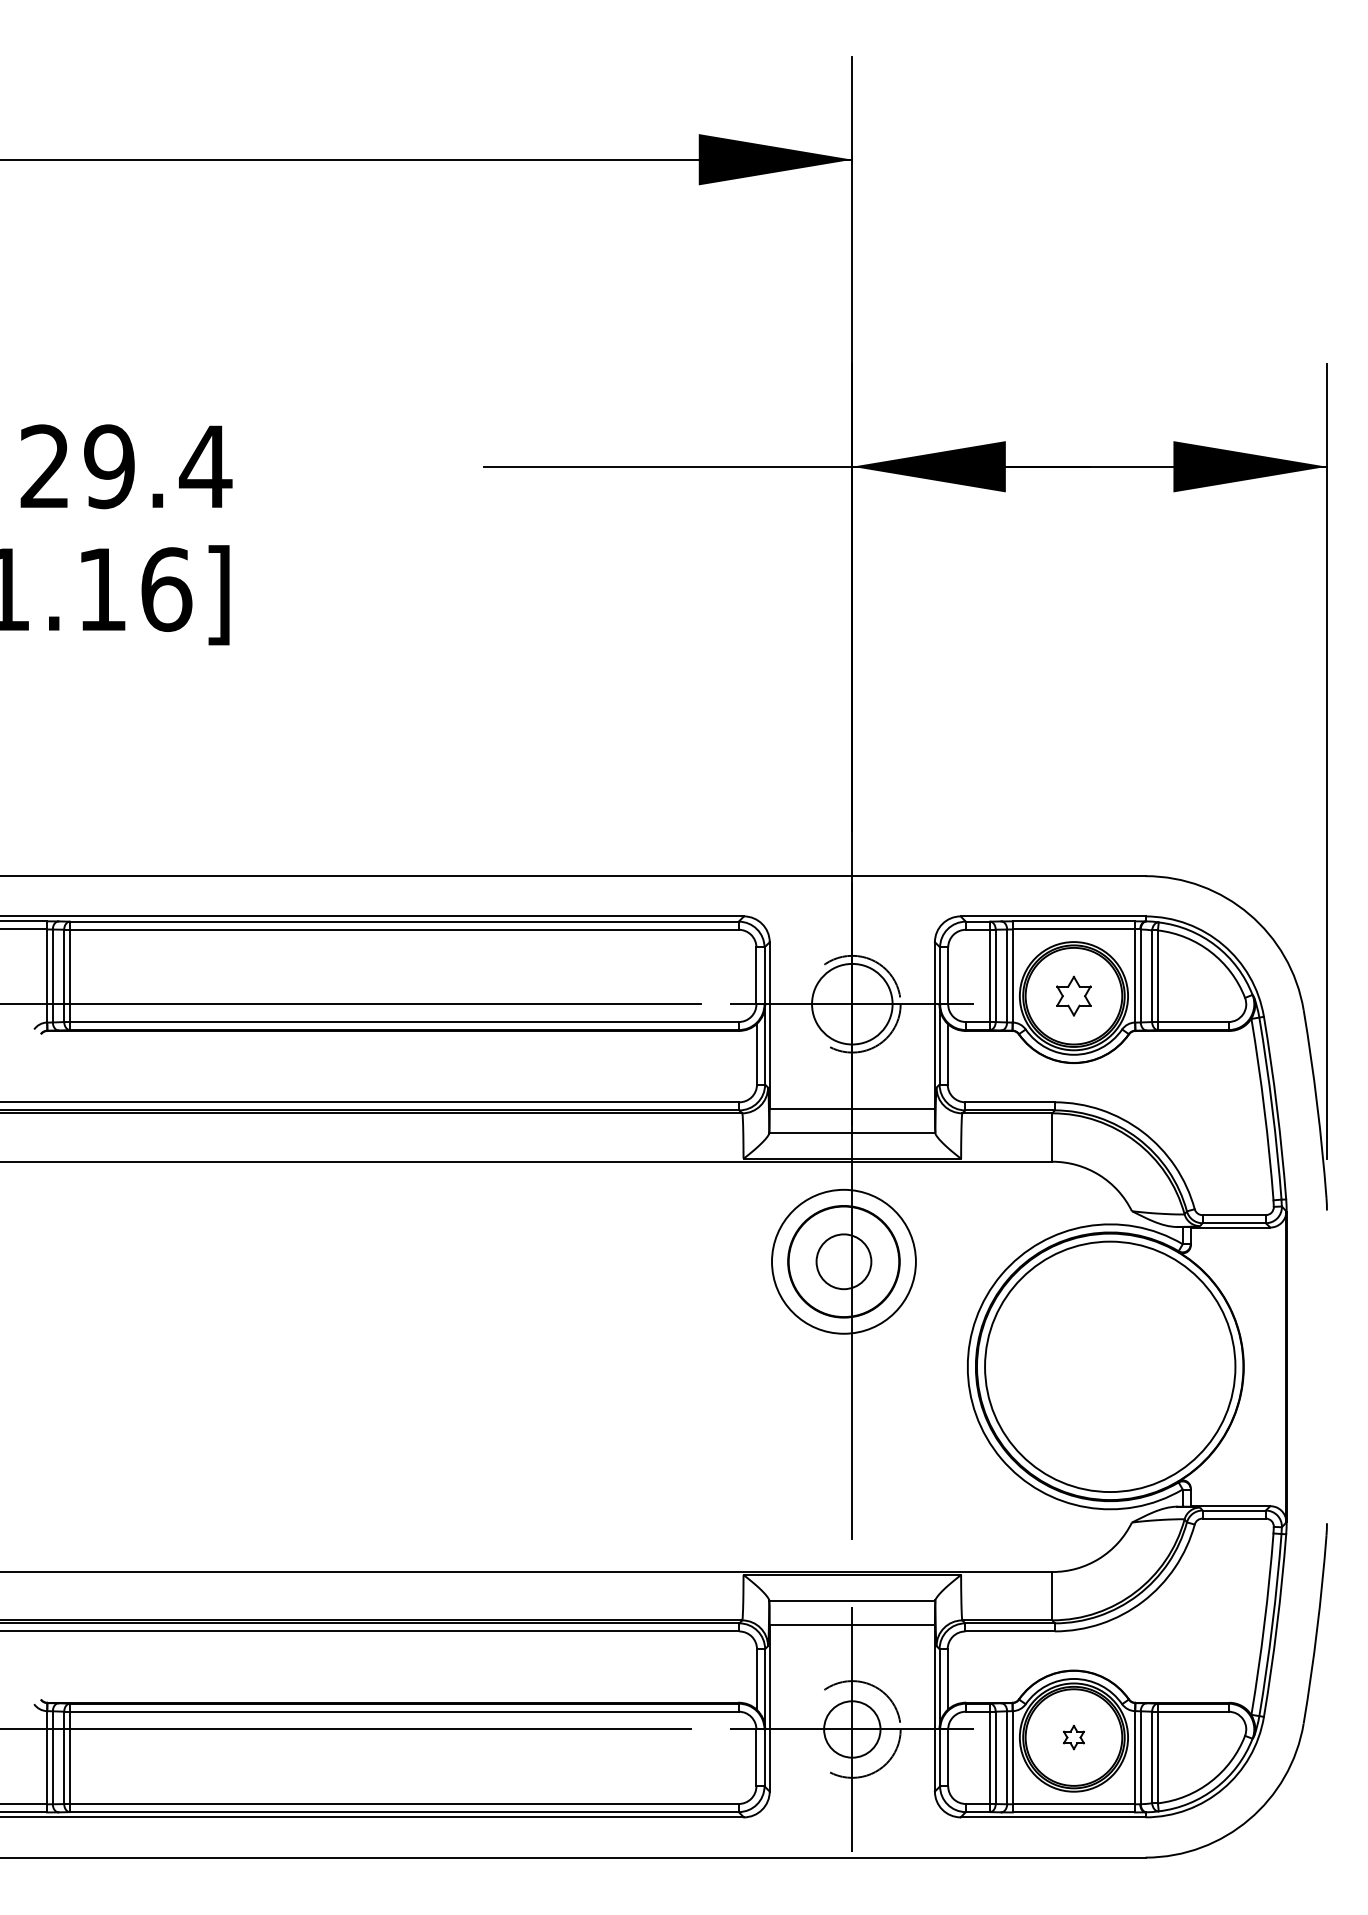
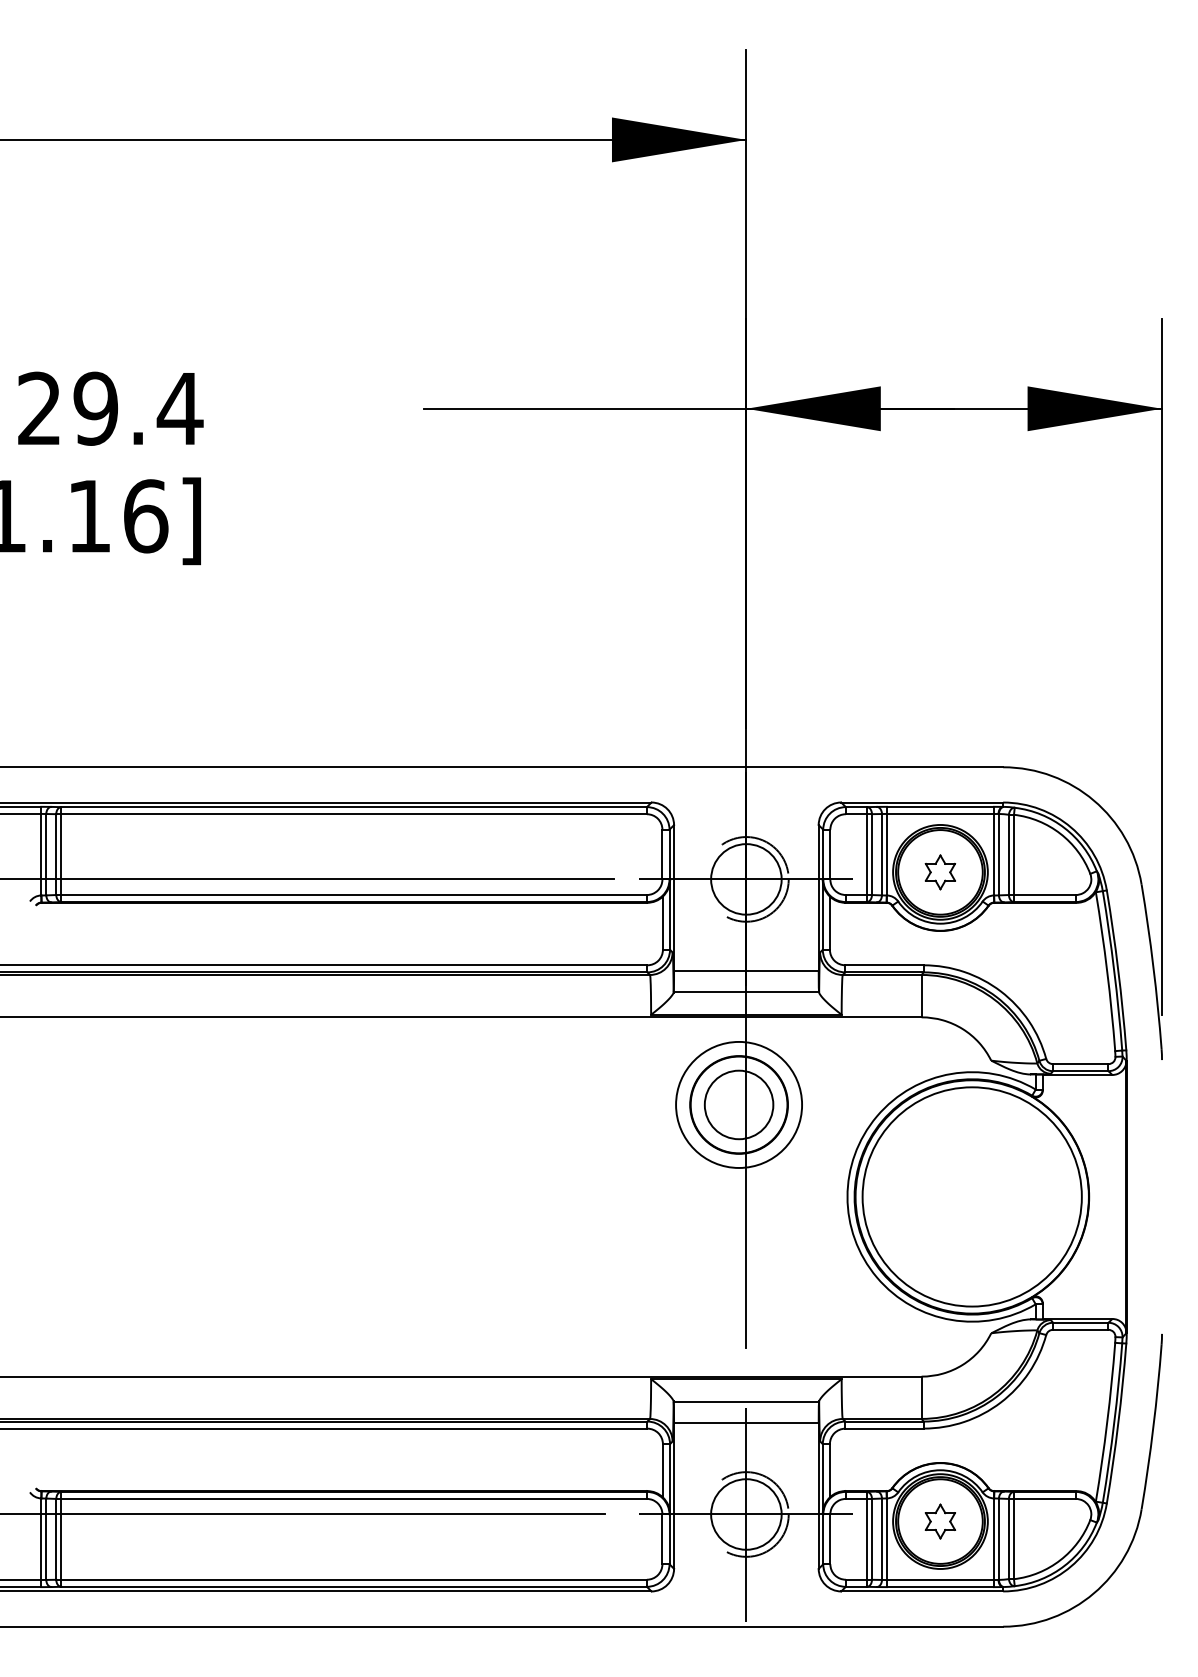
circle: (843, 1261) -> (738, 1104), size x1.43
circle: (852, 1729) -> (746, 1514), size x1.43
part: (1073, 1737) -> (940, 1521), size x1.67

